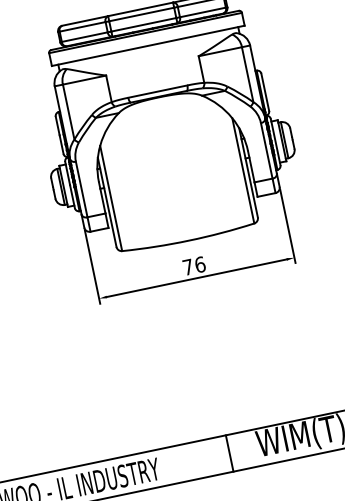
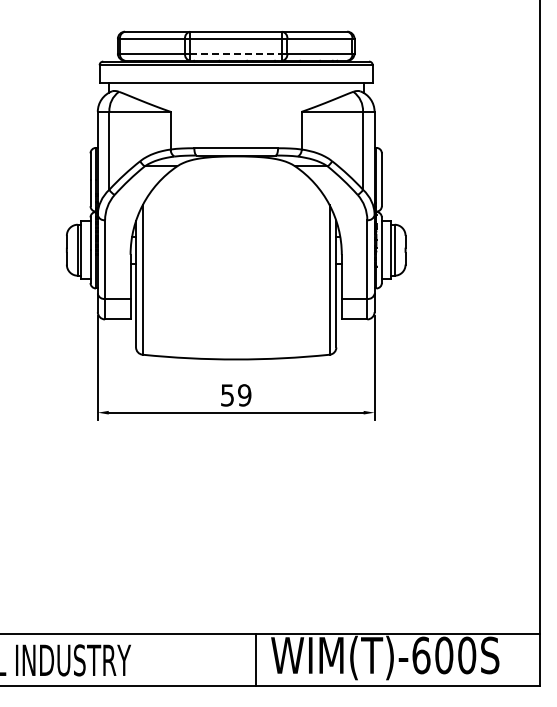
line: (144, 24) -> (236, 53), solid -> dashed
text: (194, 266) -> (236, 395), 76 -> 59
line: (229, 453) -> (256, 659), moved

